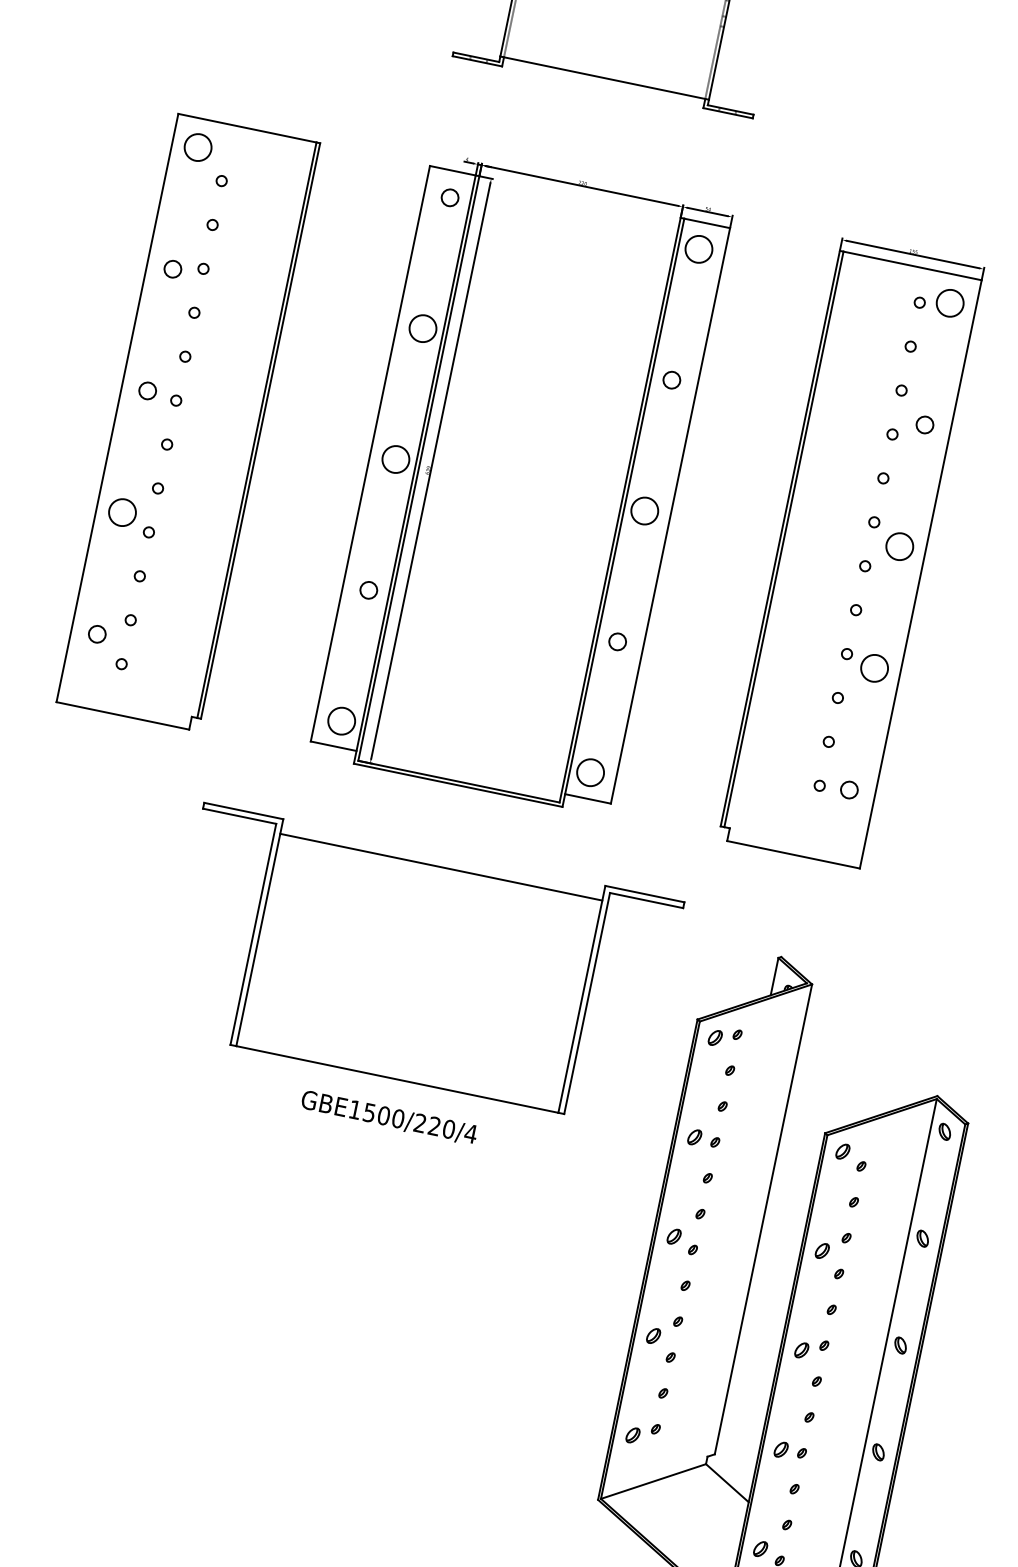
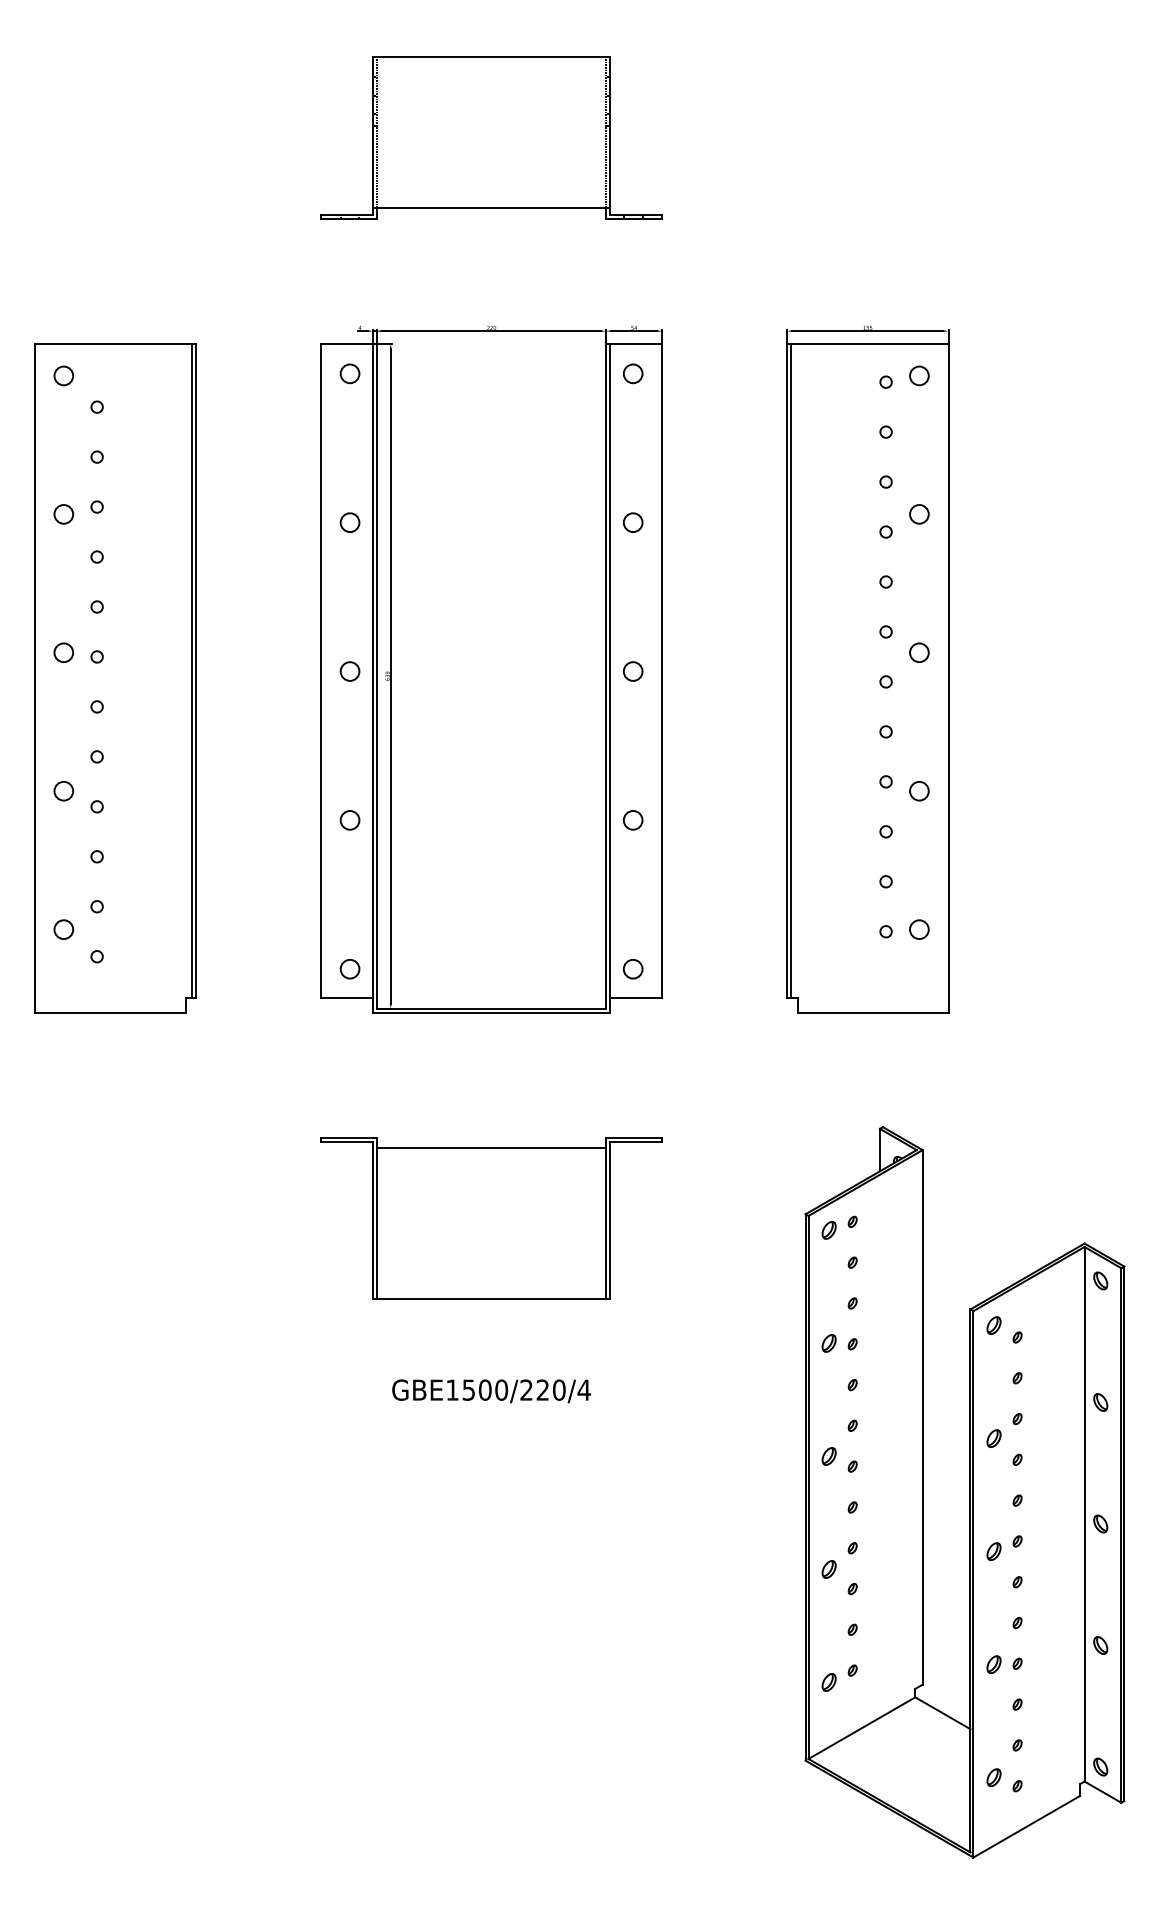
circle: (197, 147) -> (63, 375), size x0.62
circle: (698, 248) -> (632, 373), size x0.62
circle: (950, 302) -> (919, 375), size x0.62
circle: (422, 328) -> (349, 522), size x0.62
circle: (395, 459) -> (349, 671), size x0.62
circle: (644, 510) -> (632, 671), size x0.62
circle: (122, 511) -> (63, 790), size x0.62
circle: (899, 546) -> (919, 652), size x0.62
circle: (874, 667) -> (919, 790), size x0.62
circle: (341, 720) -> (349, 968), size x0.62
circle: (590, 771) -> (632, 968), size x0.62
part: (420, 966) -> (491, 1218), size x0.62

